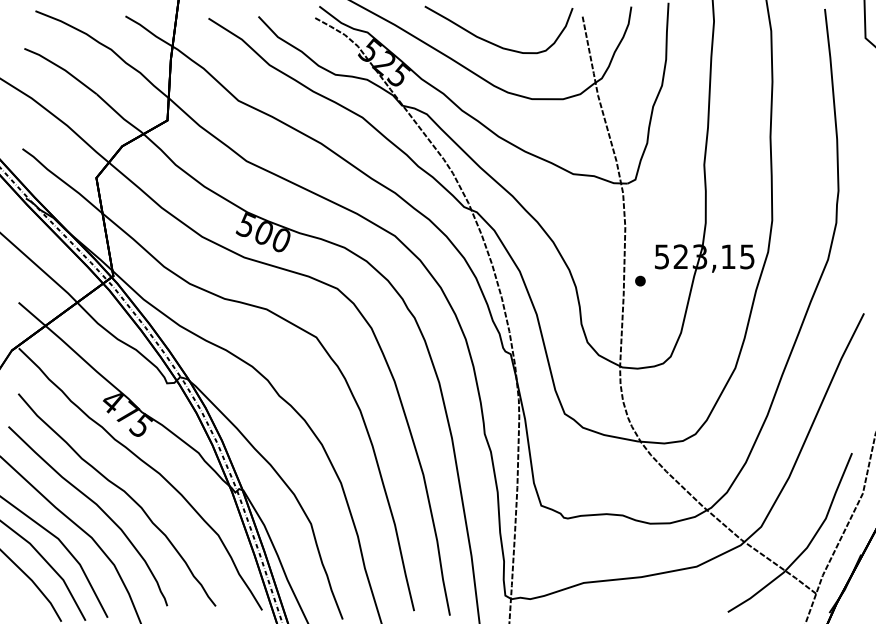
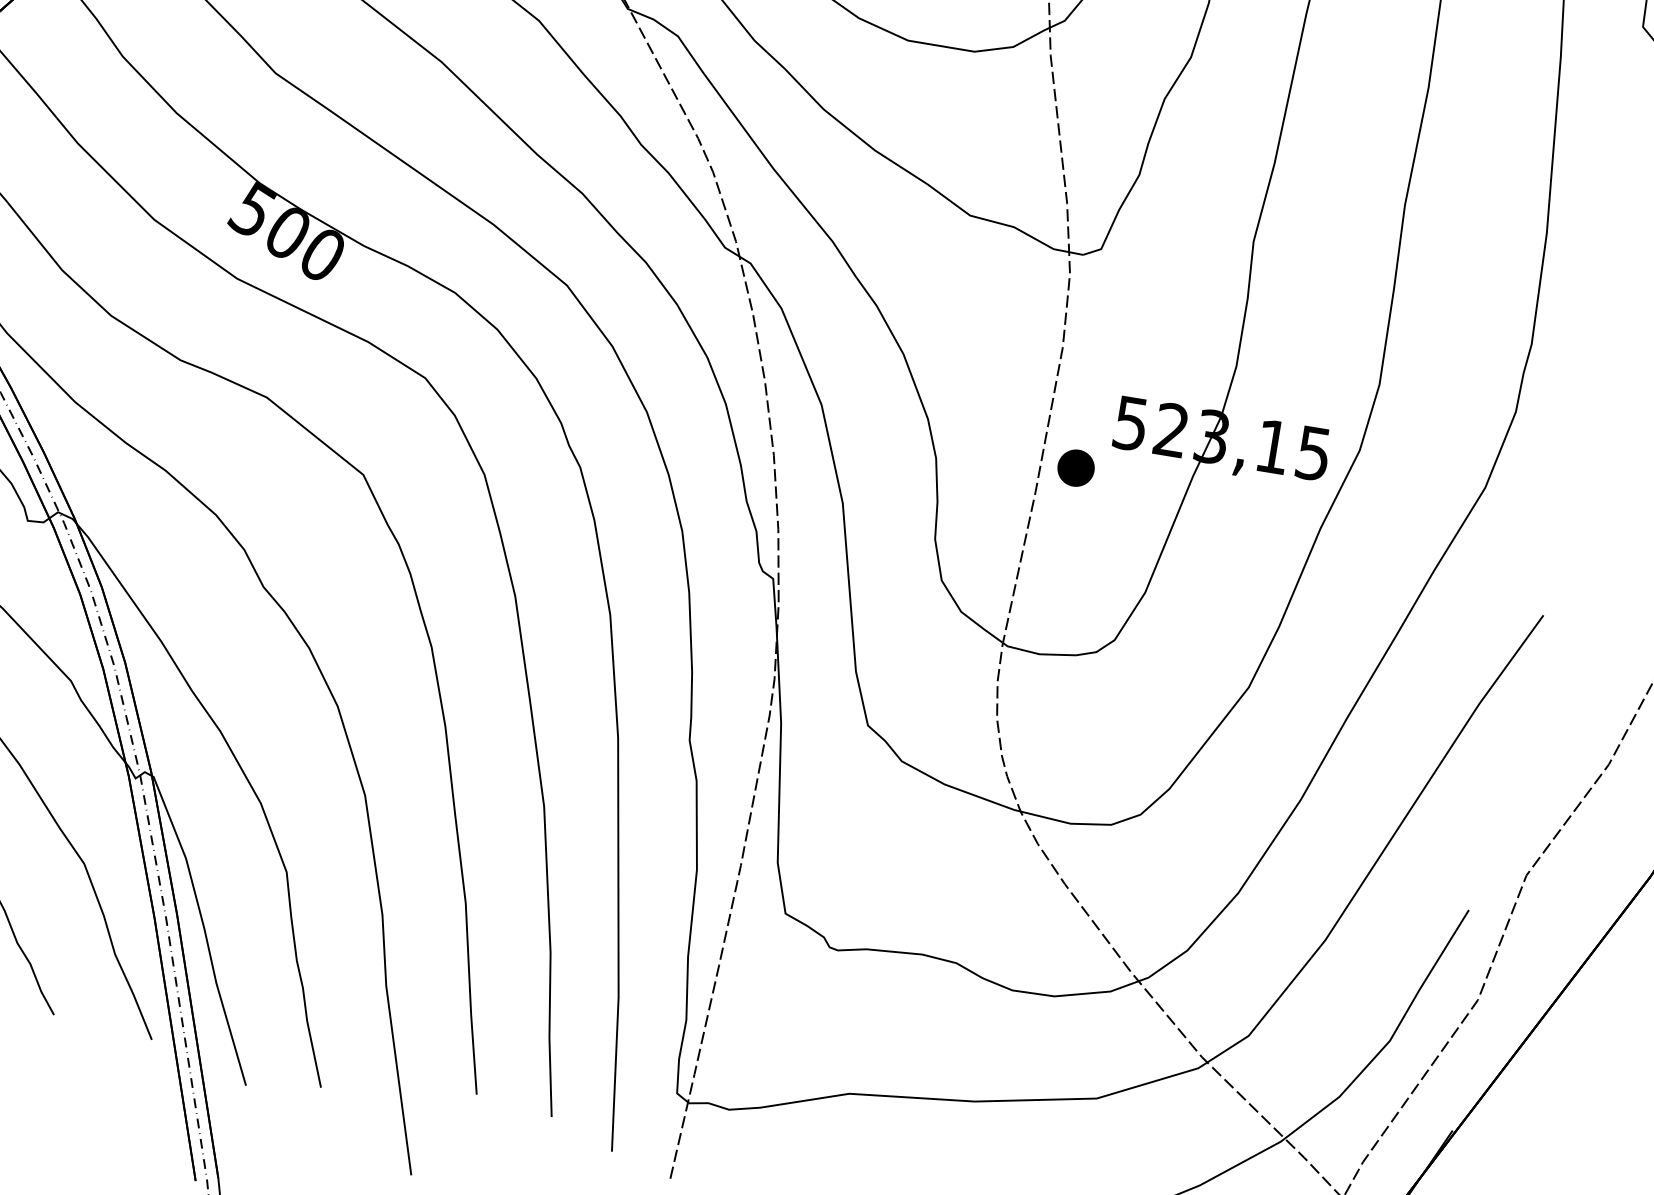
part: (640, 280) -> (1076, 466), size x1.6

